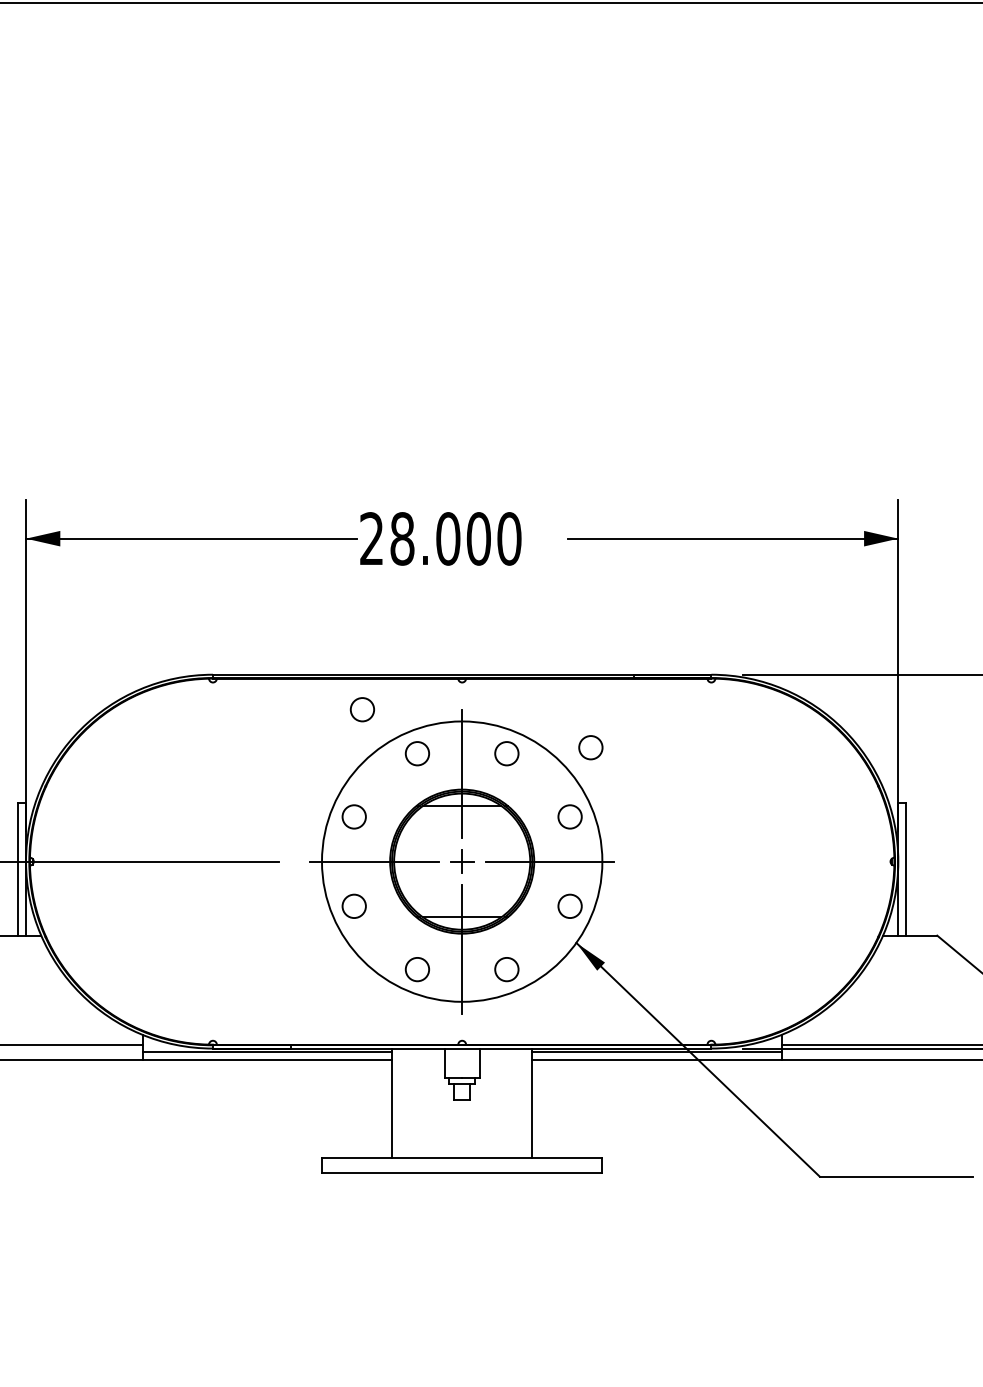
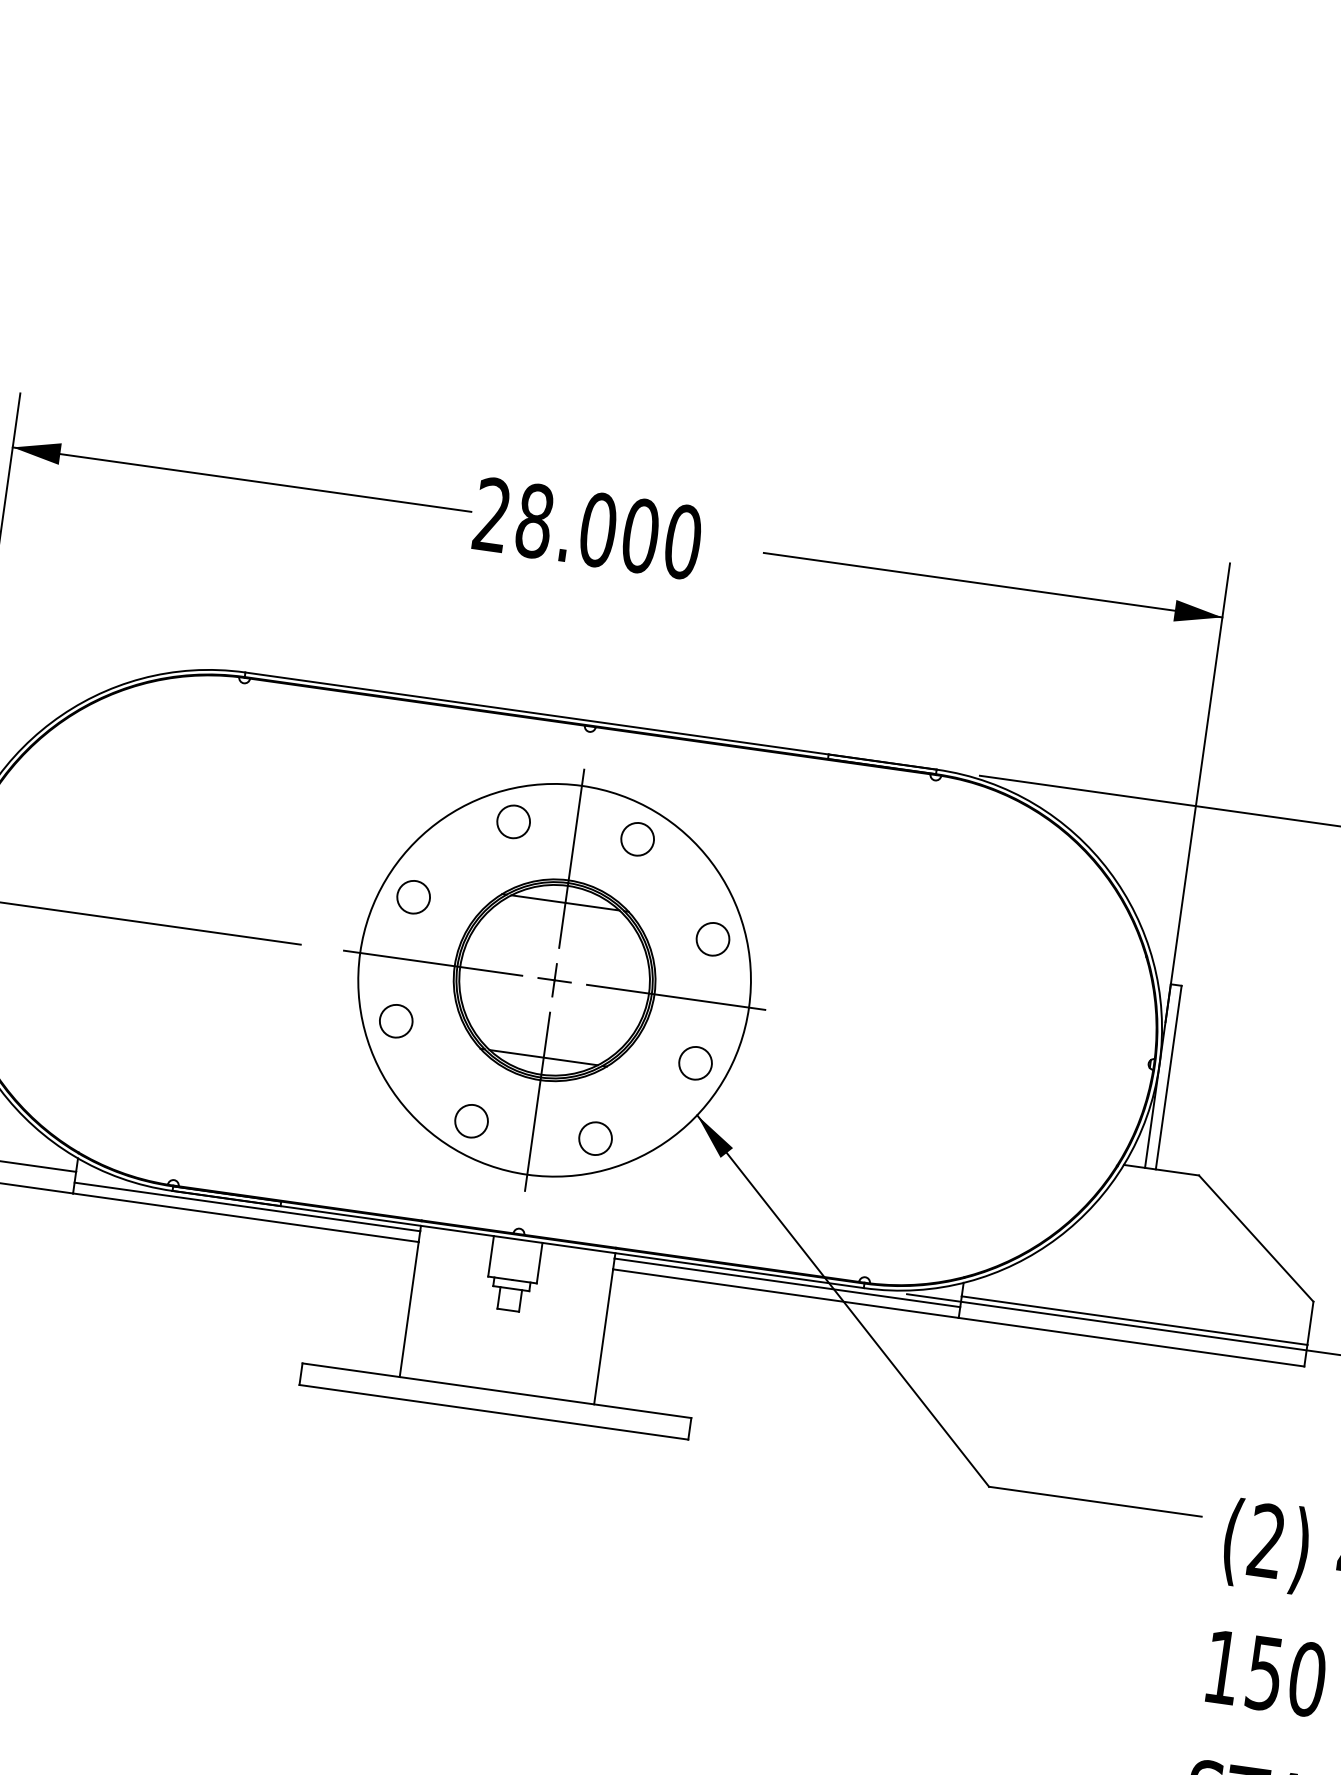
circle: (361, 709) -> (444, 749), removed
circle: (590, 747) -> (754, 846), removed

